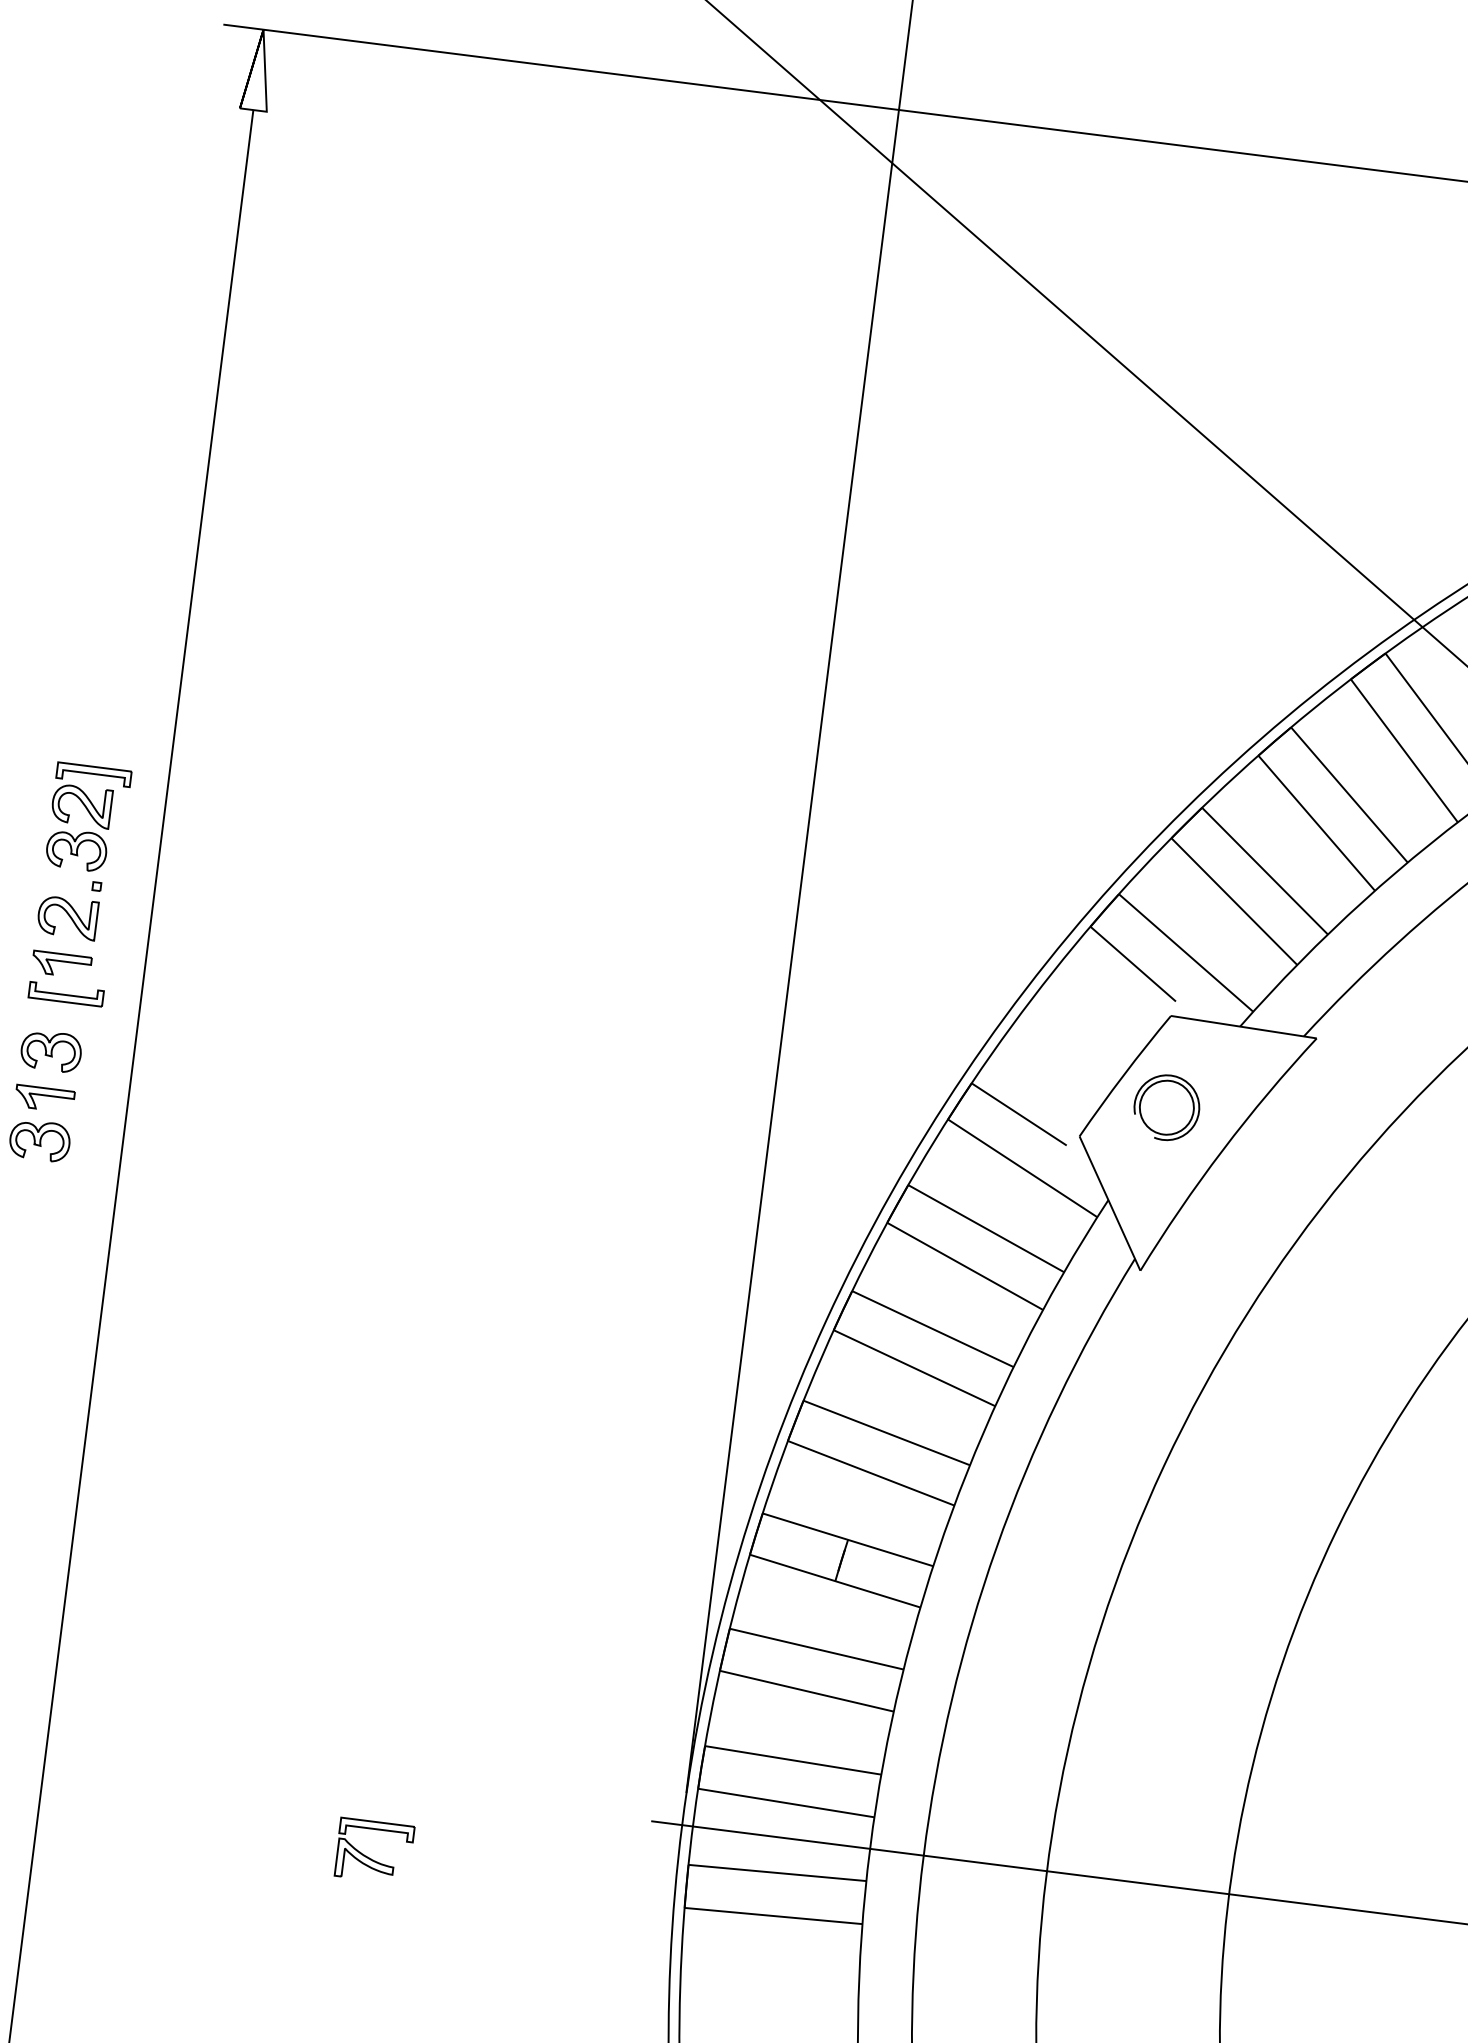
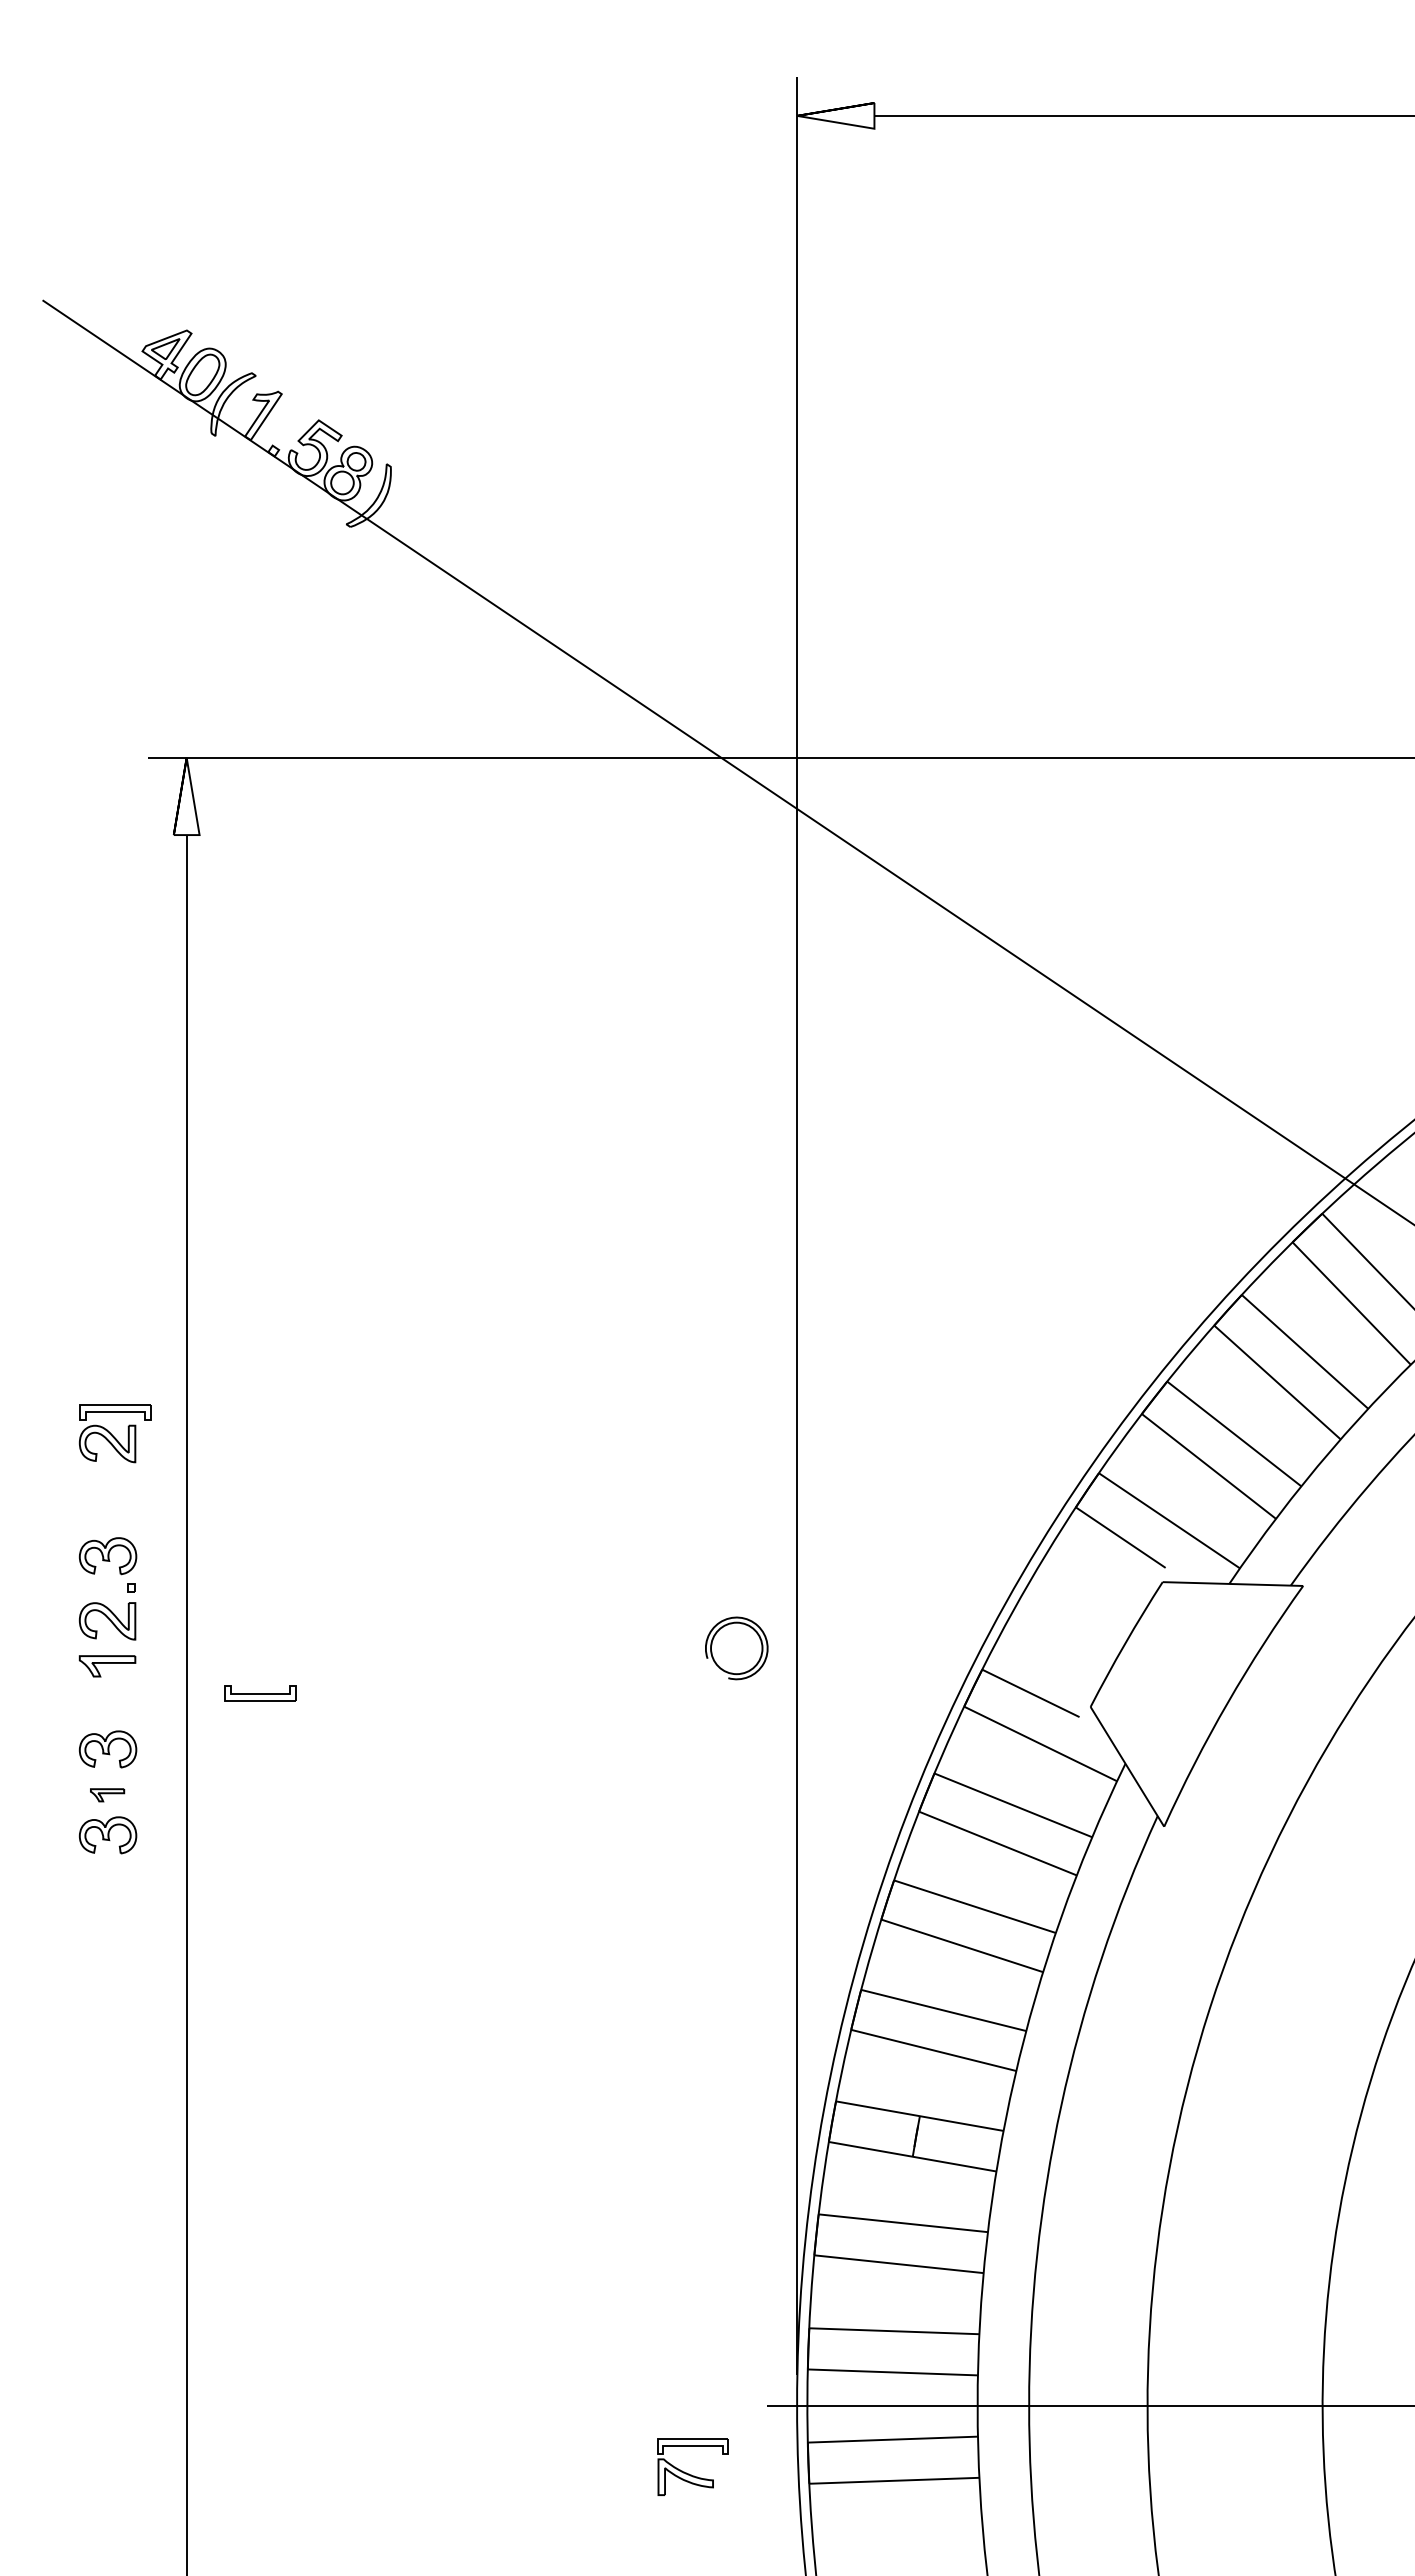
part: (90, 796) -> (114, 1433), moved
part: (66, 994) -> (260, 1693), moved
part: (44, 1099) -> (107, 1795), size x0.6
part: (1166, 1107) -> (736, 1648), moved
part: (369, 1857) -> (689, 2473), moved

